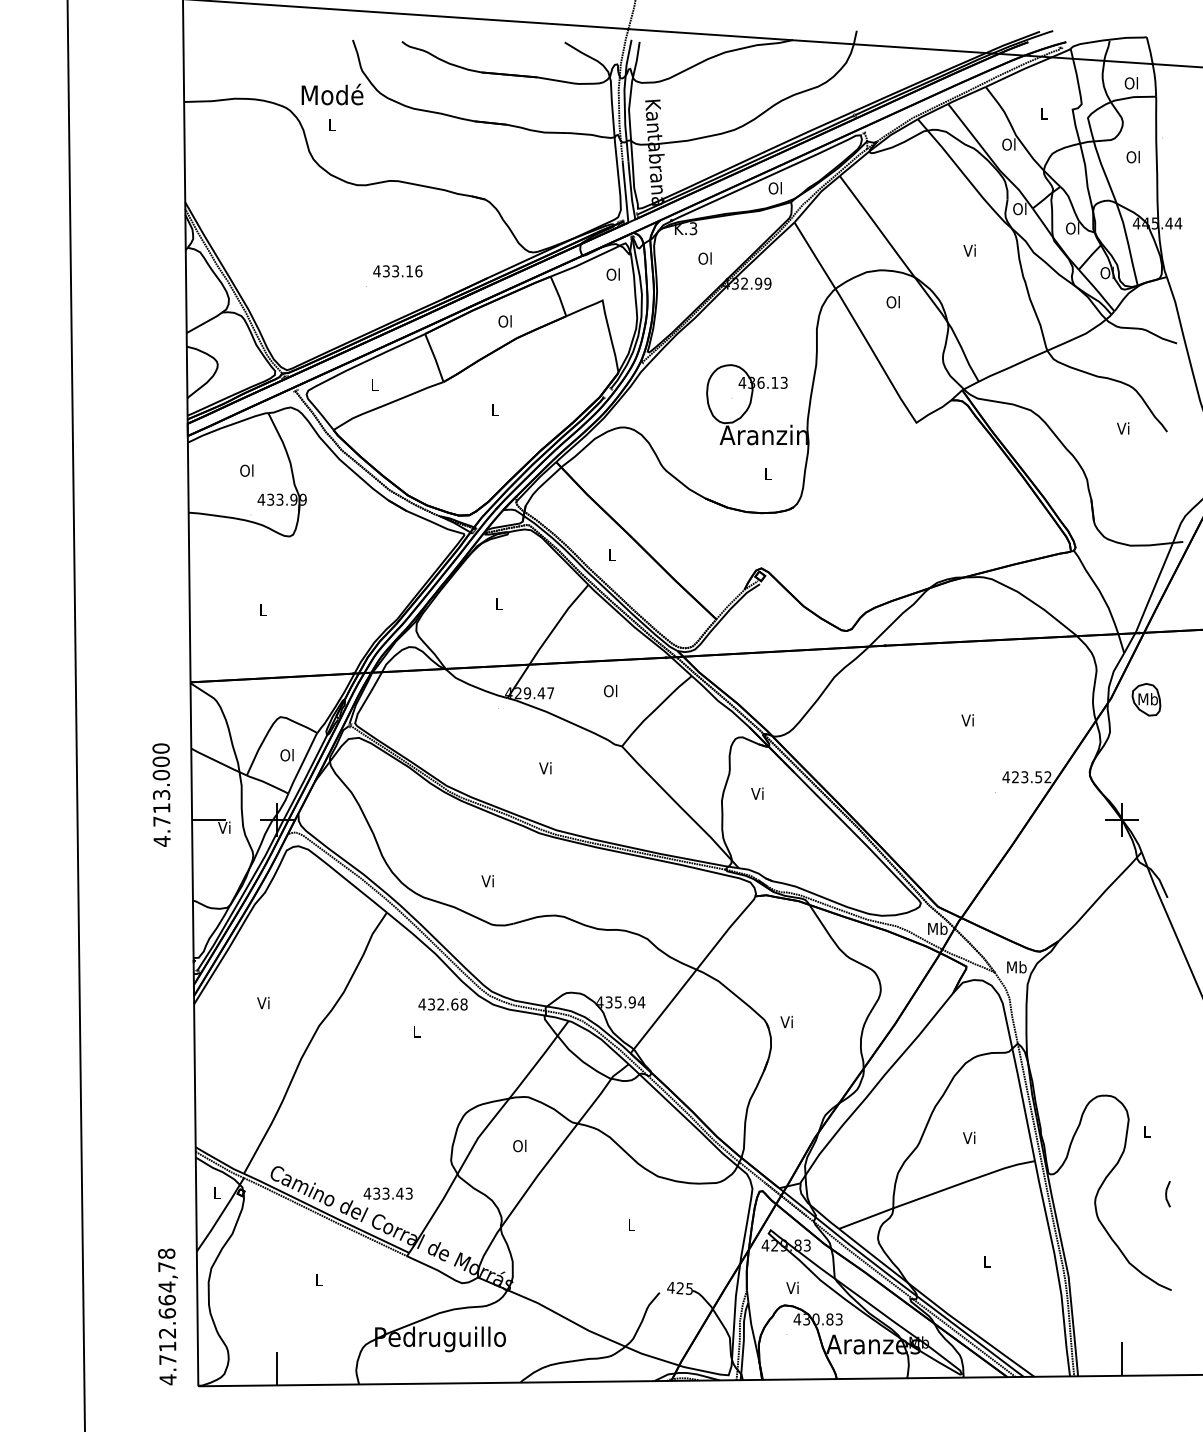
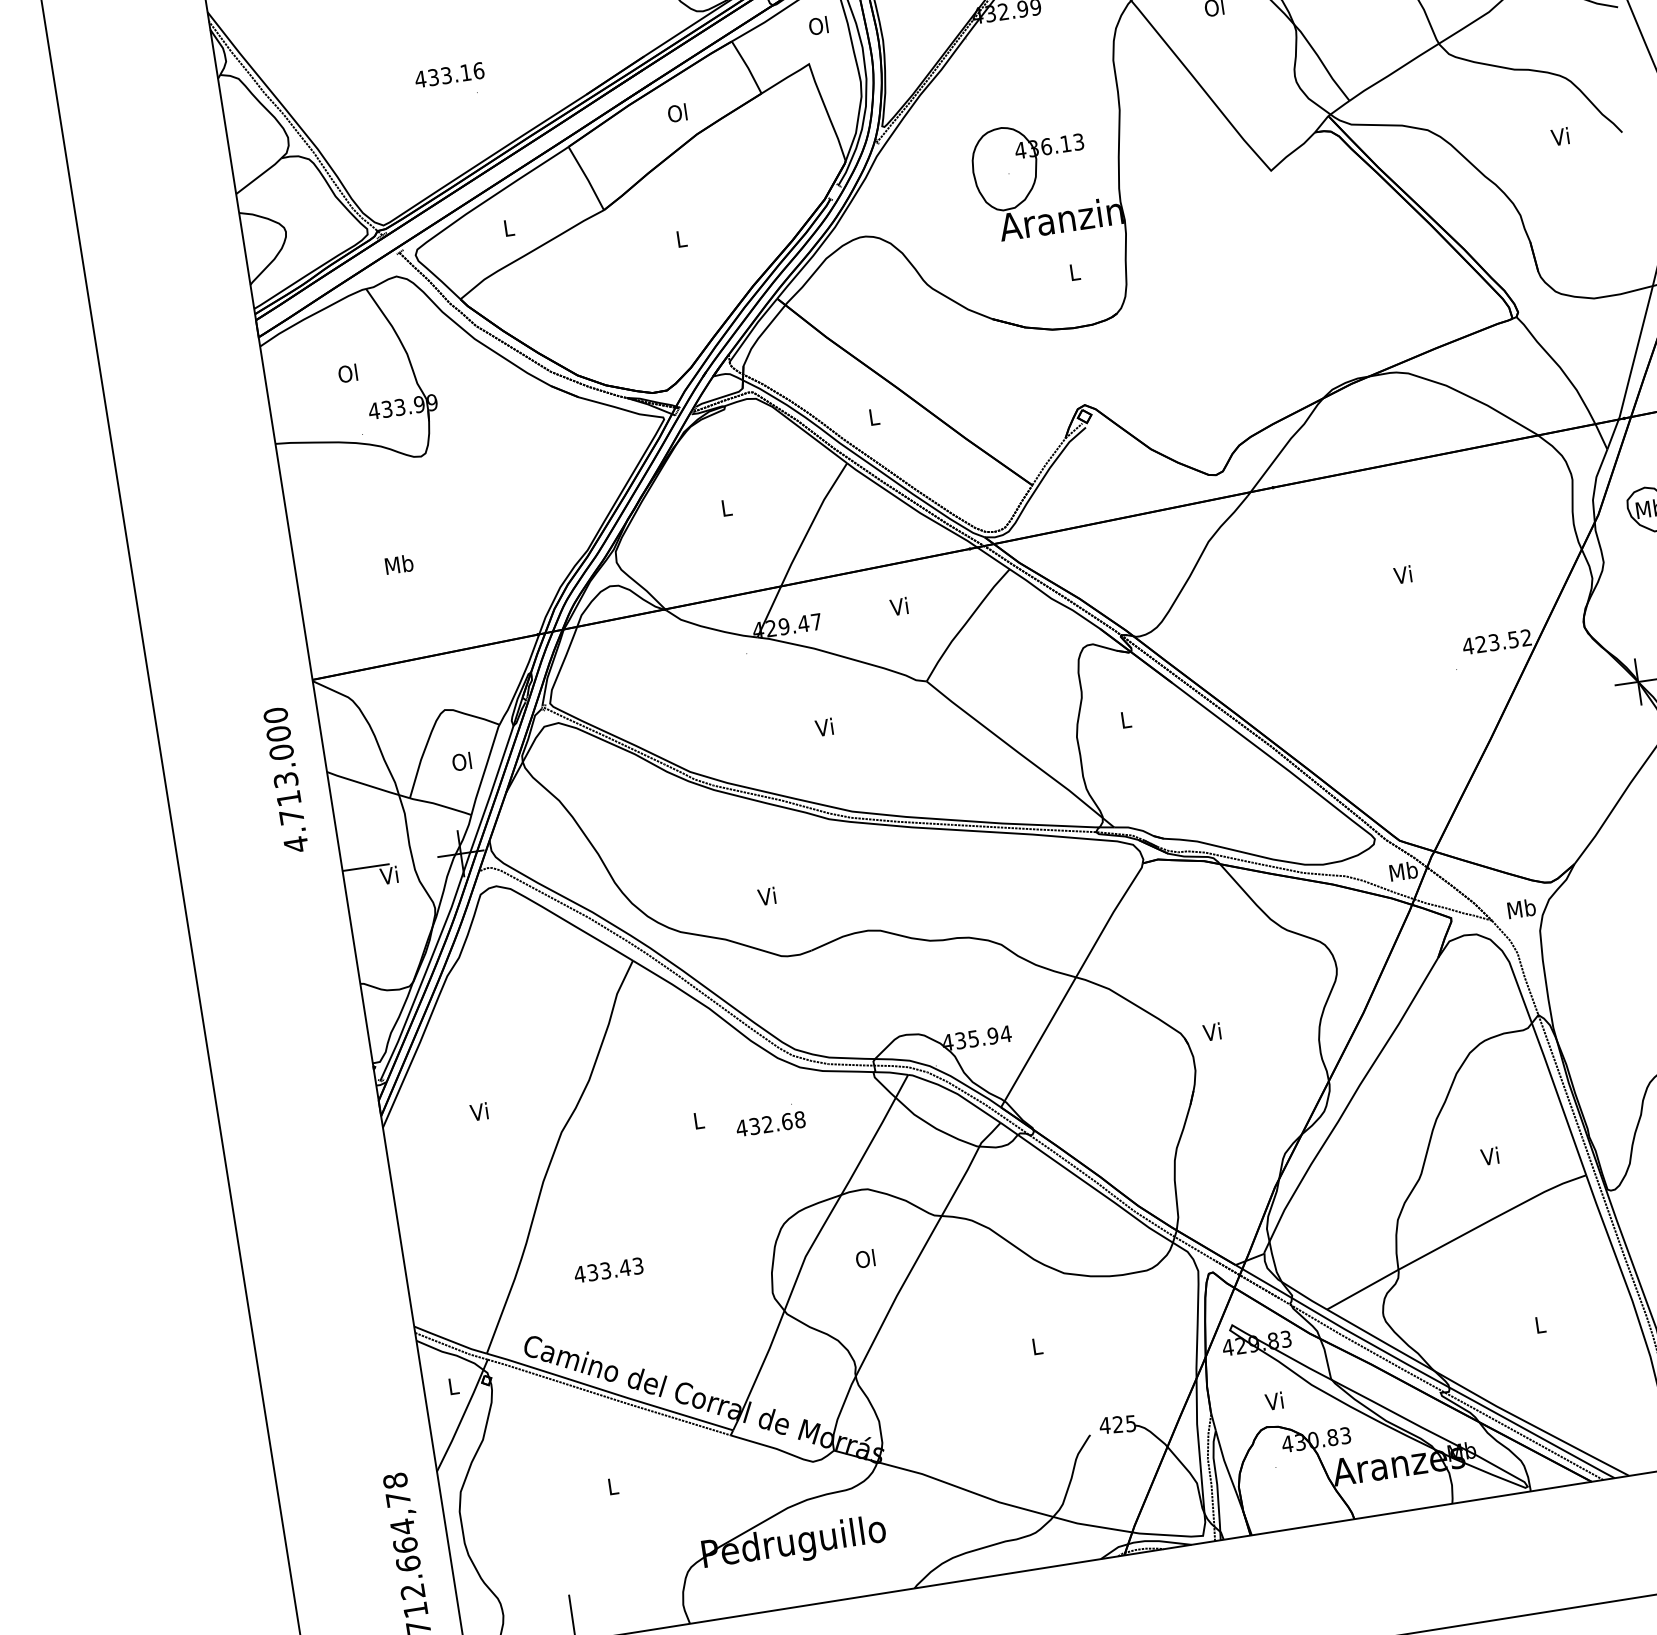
text: (397, 271) -> (449, 75), moved
text: (263, 610) -> (399, 564), L -> Mb
text: (610, 690) -> (899, 605), Ol -> Vi
text: (757, 793) -> (1124, 719), Vi -> L
text: (161, 794) -> (285, 779), moved
text: (442, 1001) -> (769, 1119), moved
text: (387, 1193) -> (607, 1270), moved

